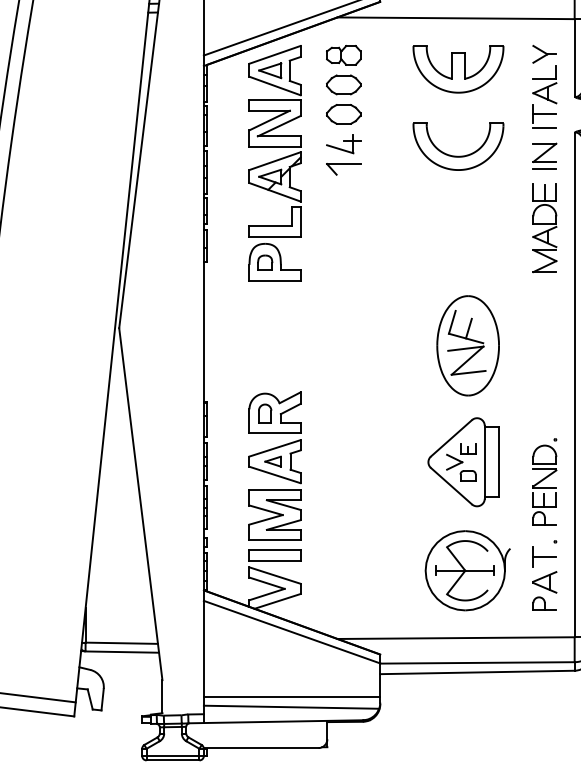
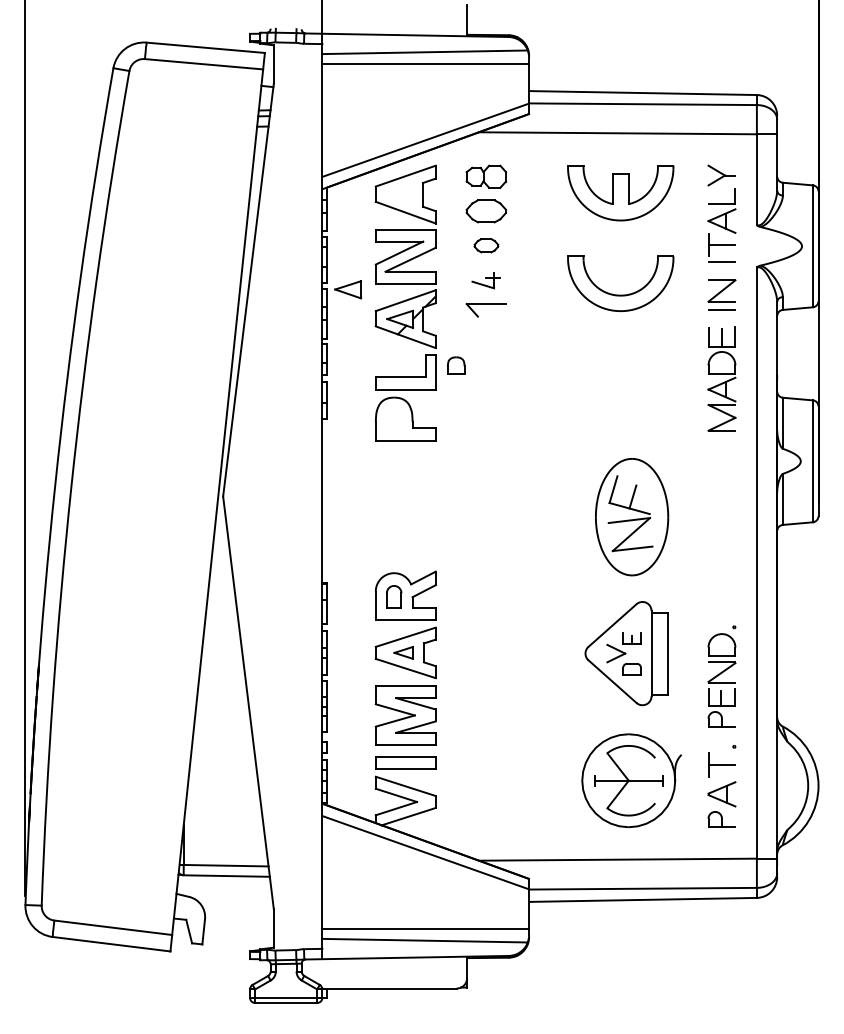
part: (270, 70) -> (348, 289), moved
part: (343, 114) -> (486, 245), size x0.6
part: (343, 143) -> (485, 280), size x0.7
part: (265, 262) -> (456, 365), moved

